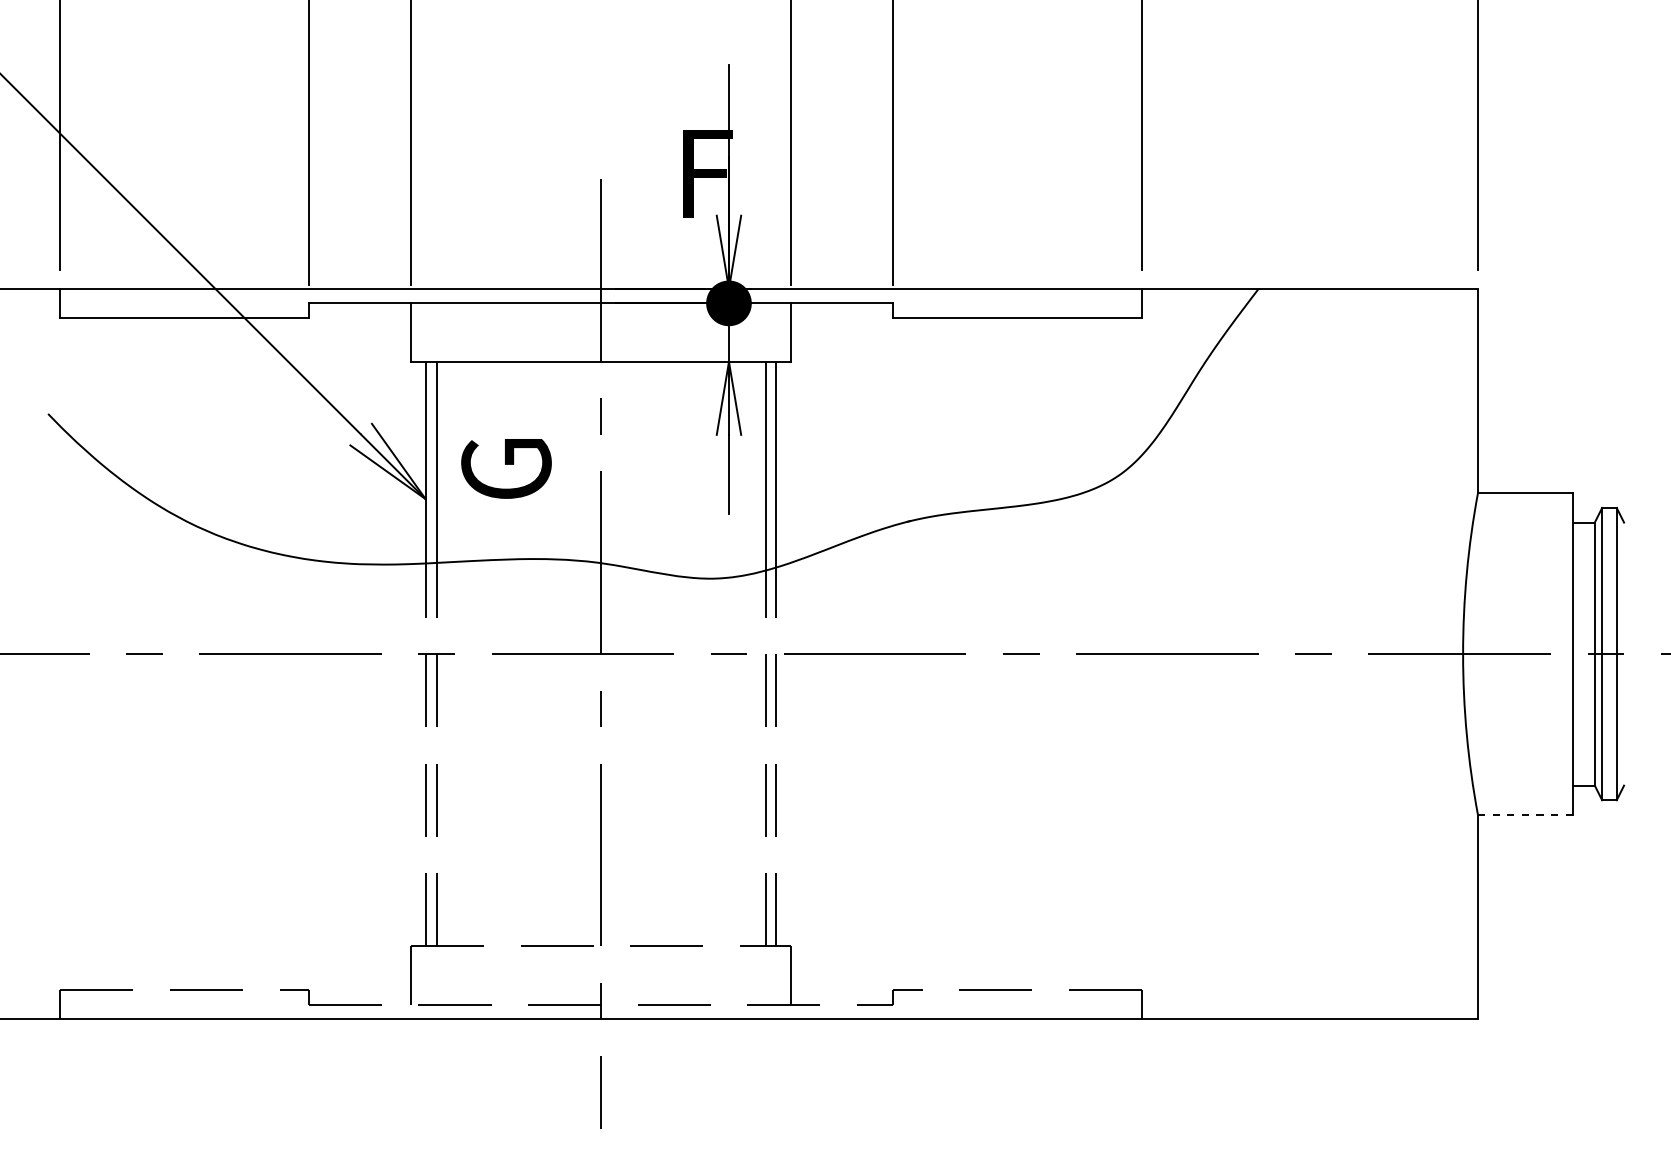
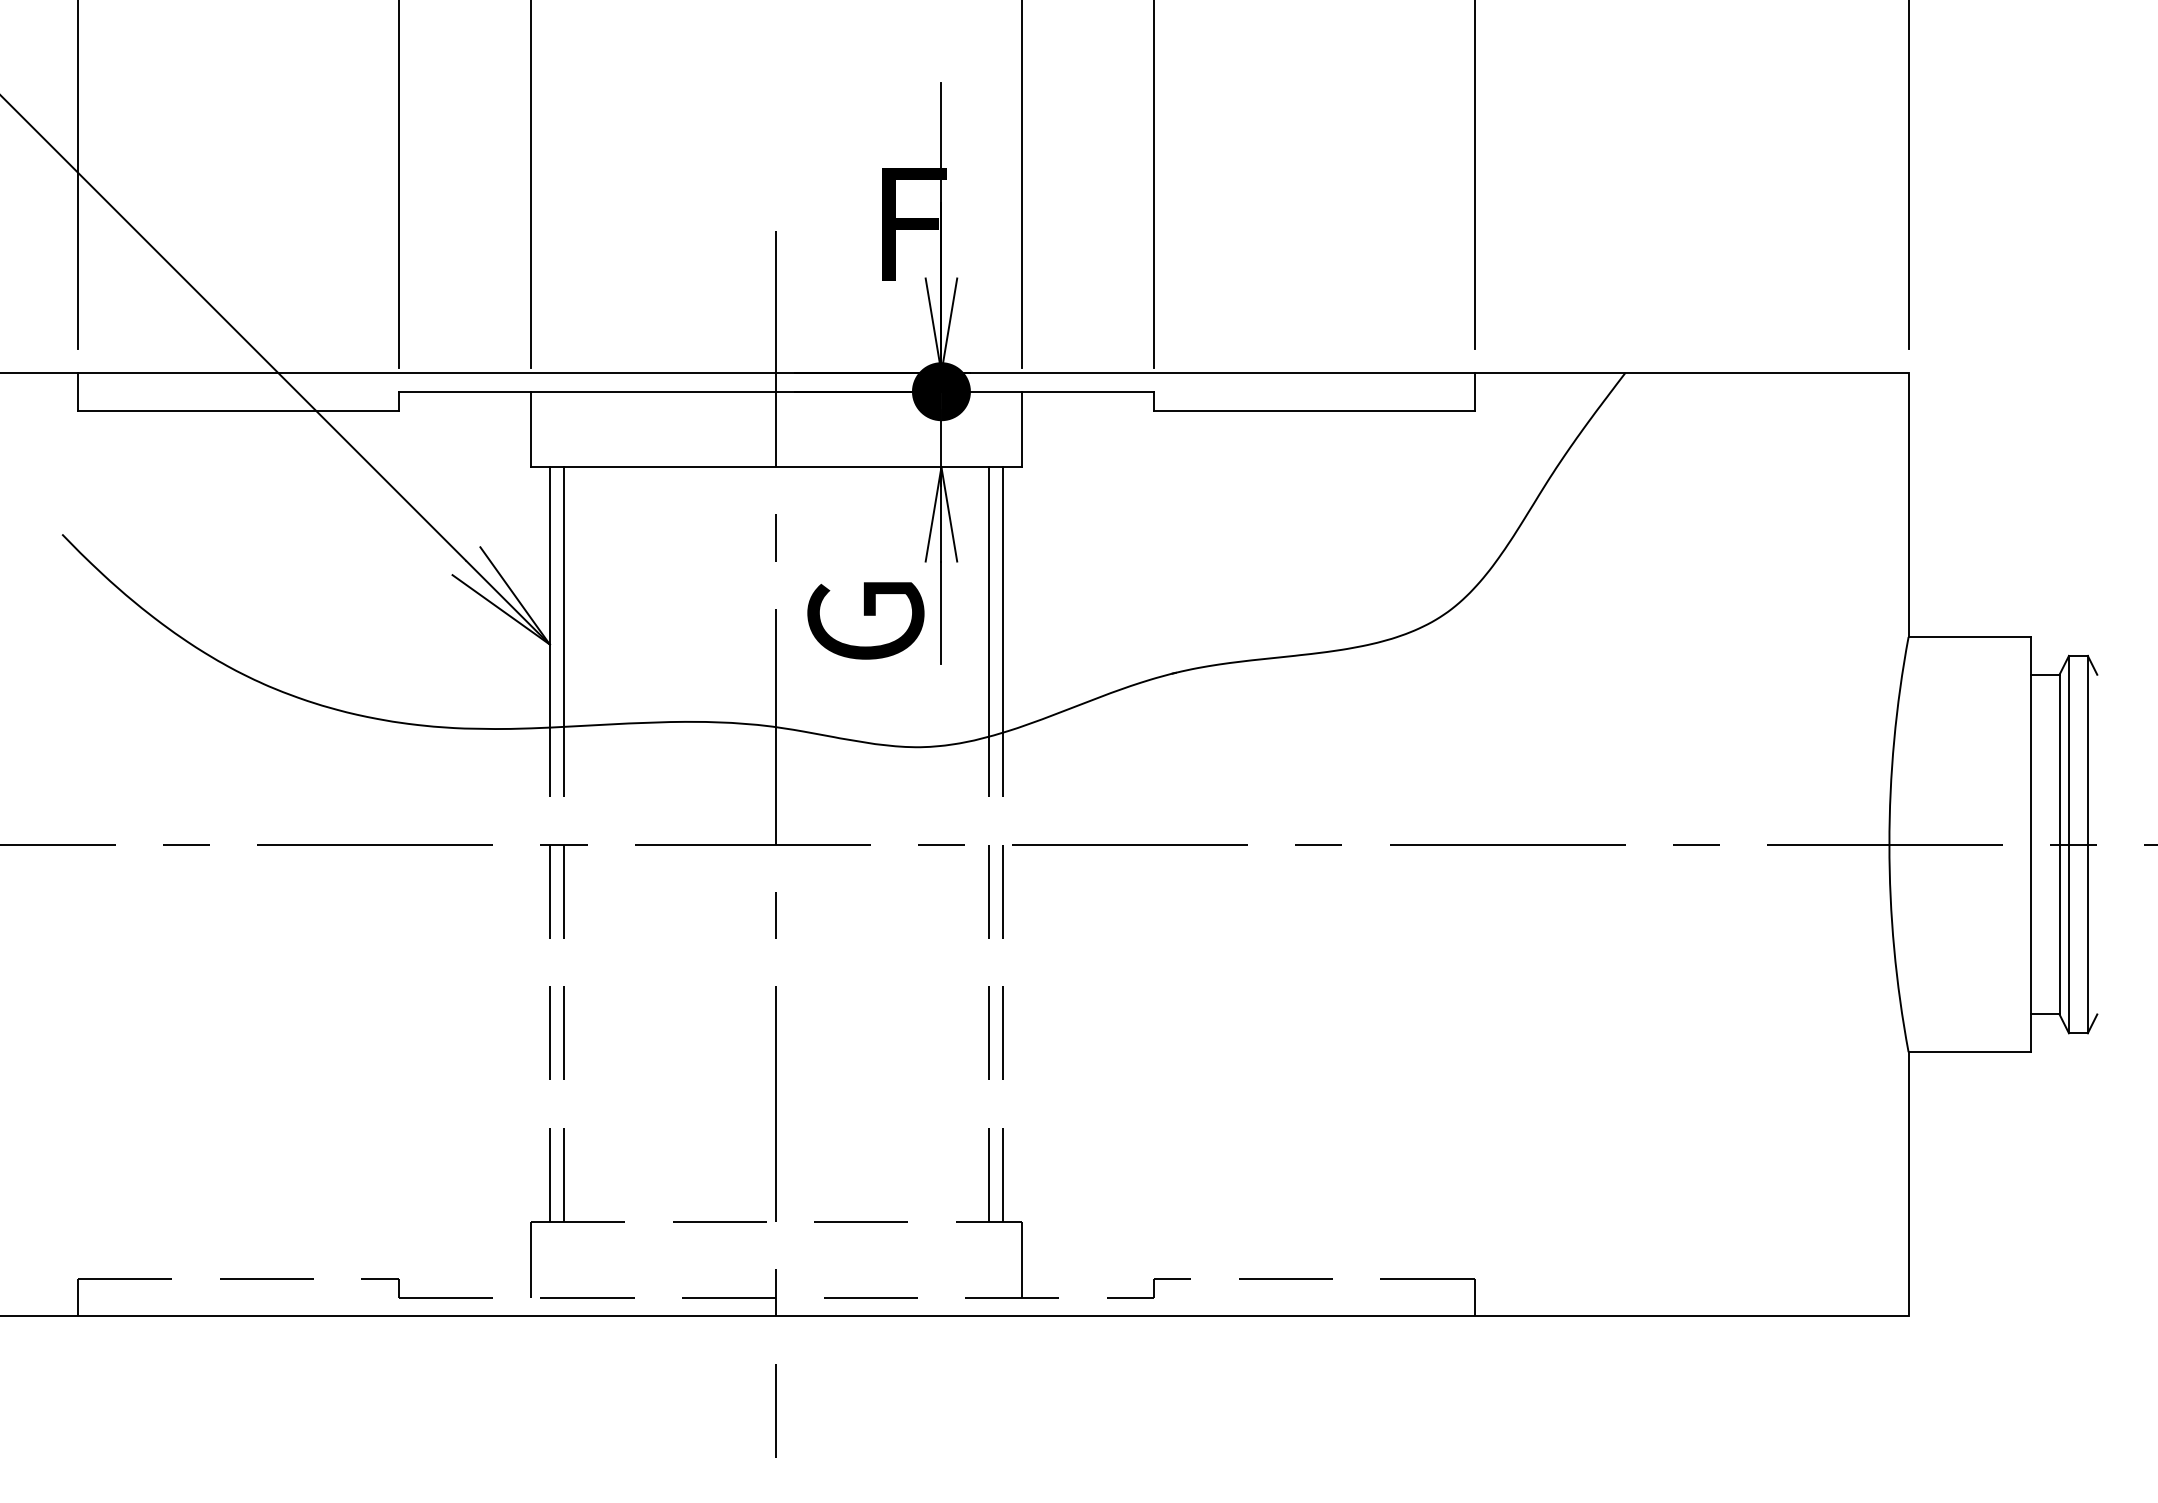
text: (506, 468) -> (865, 620), moved
line: (1524, 814) -> (1968, 1051), dashed -> solid

